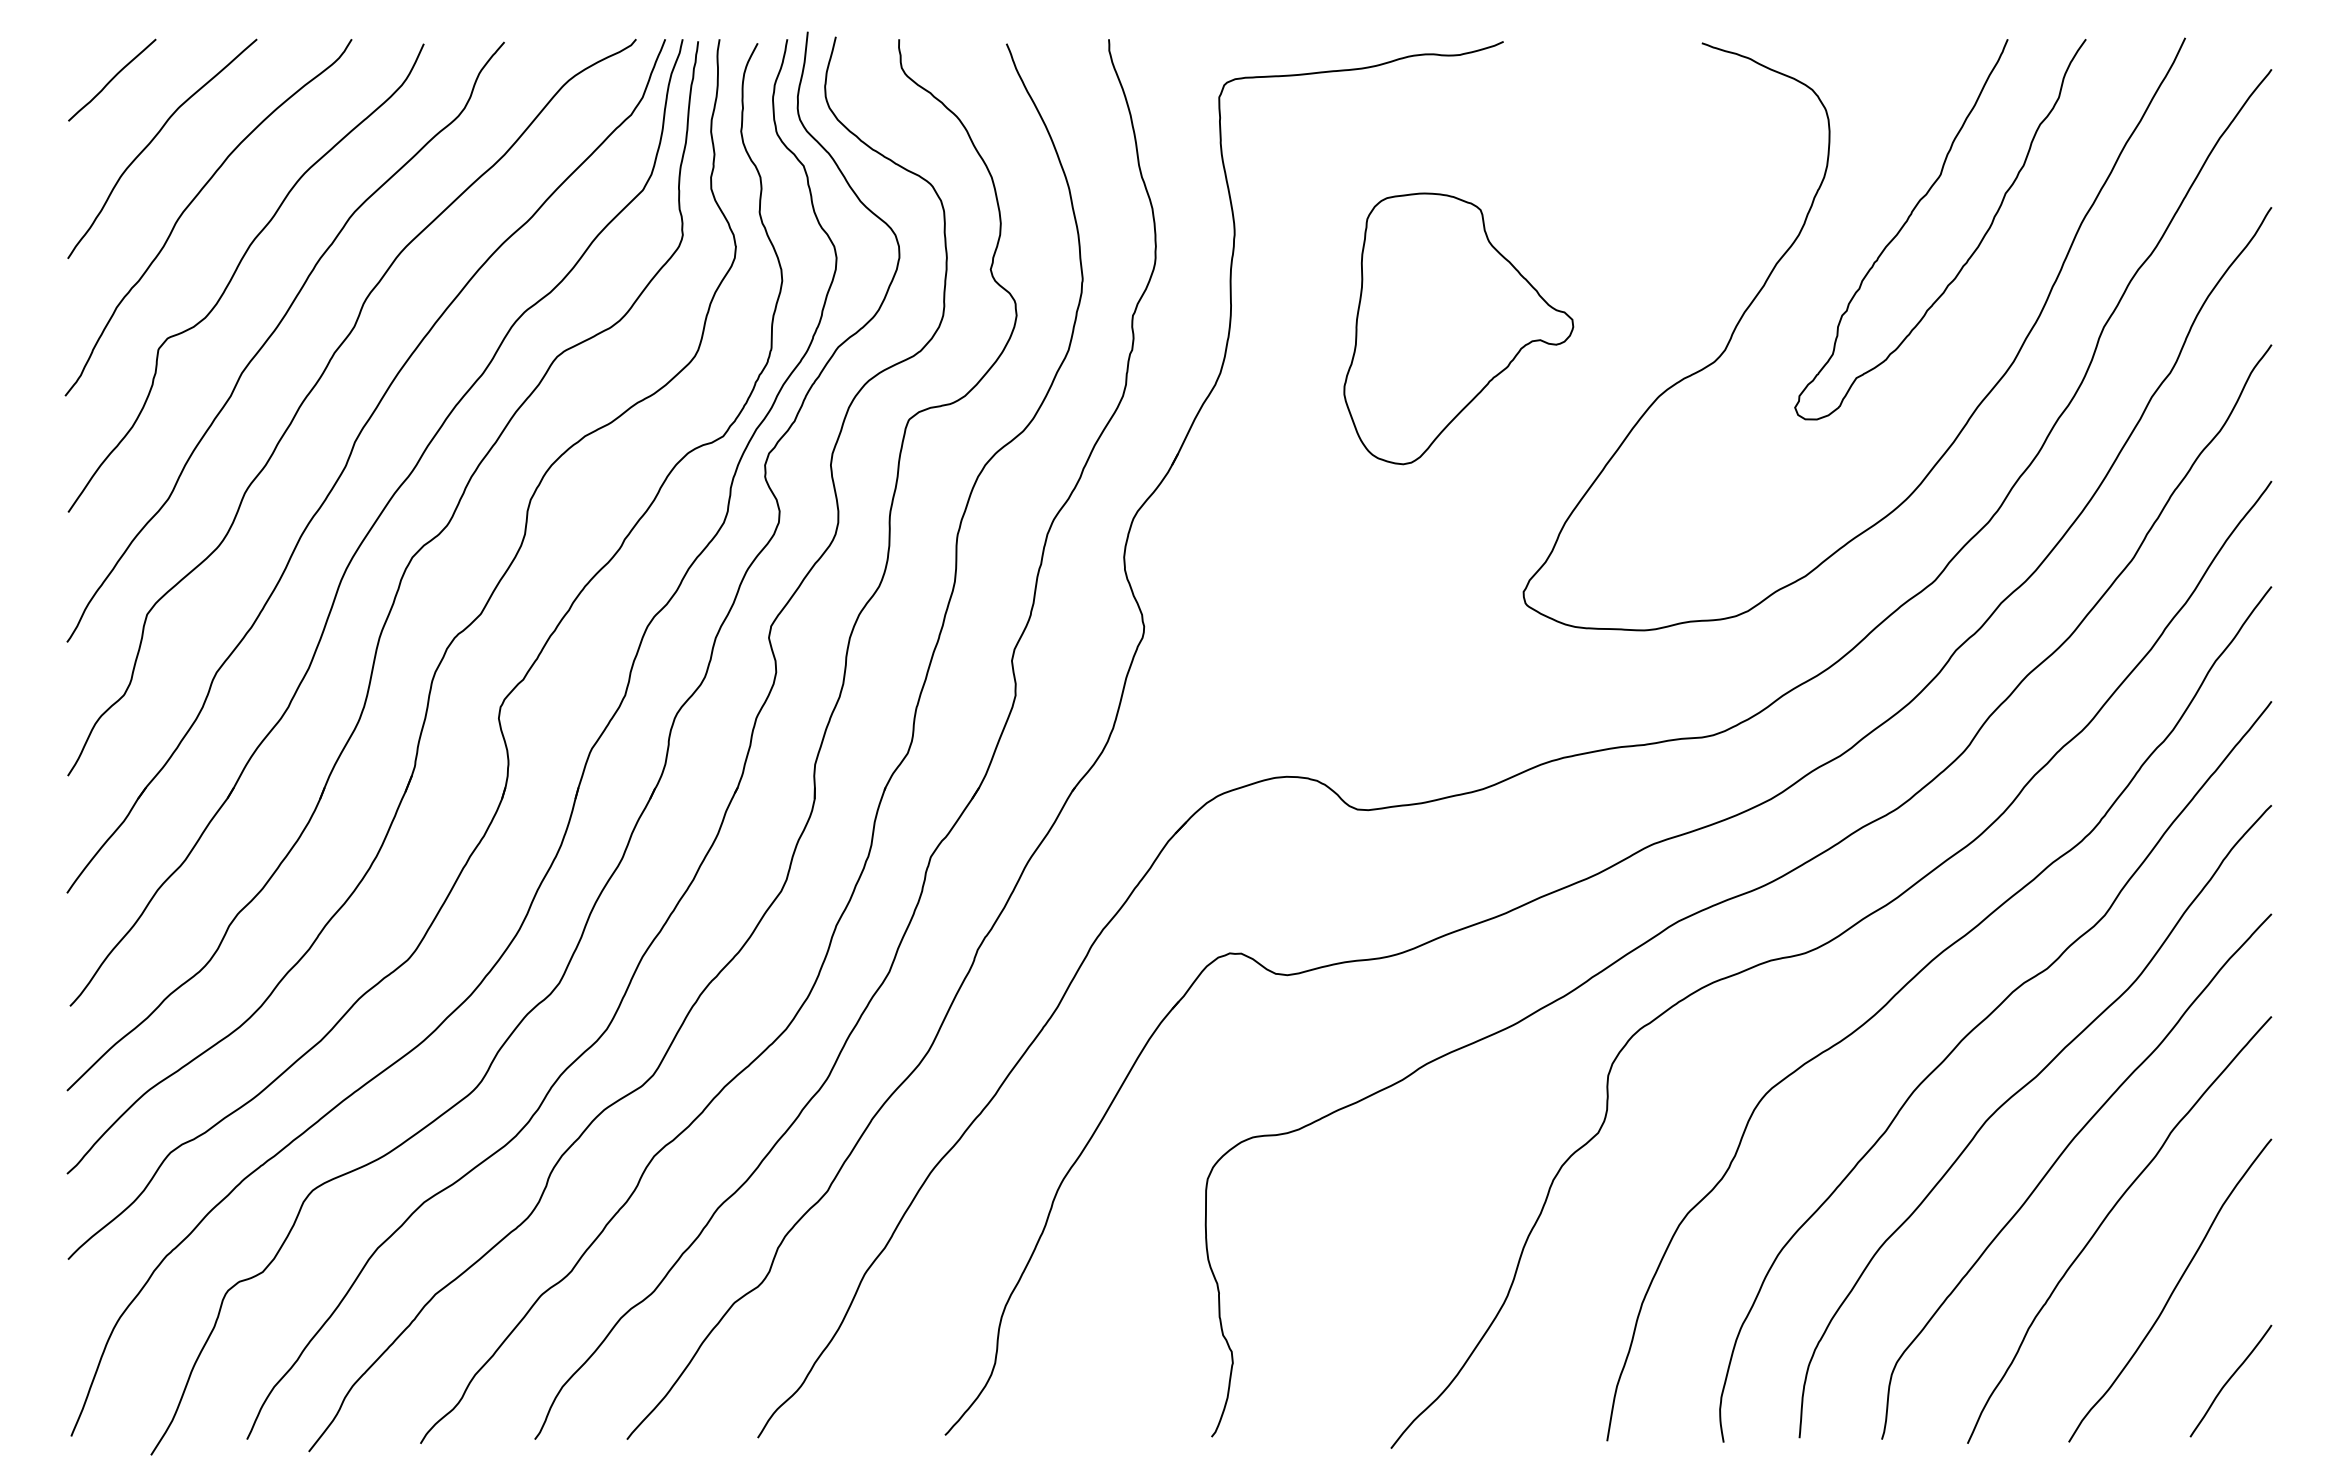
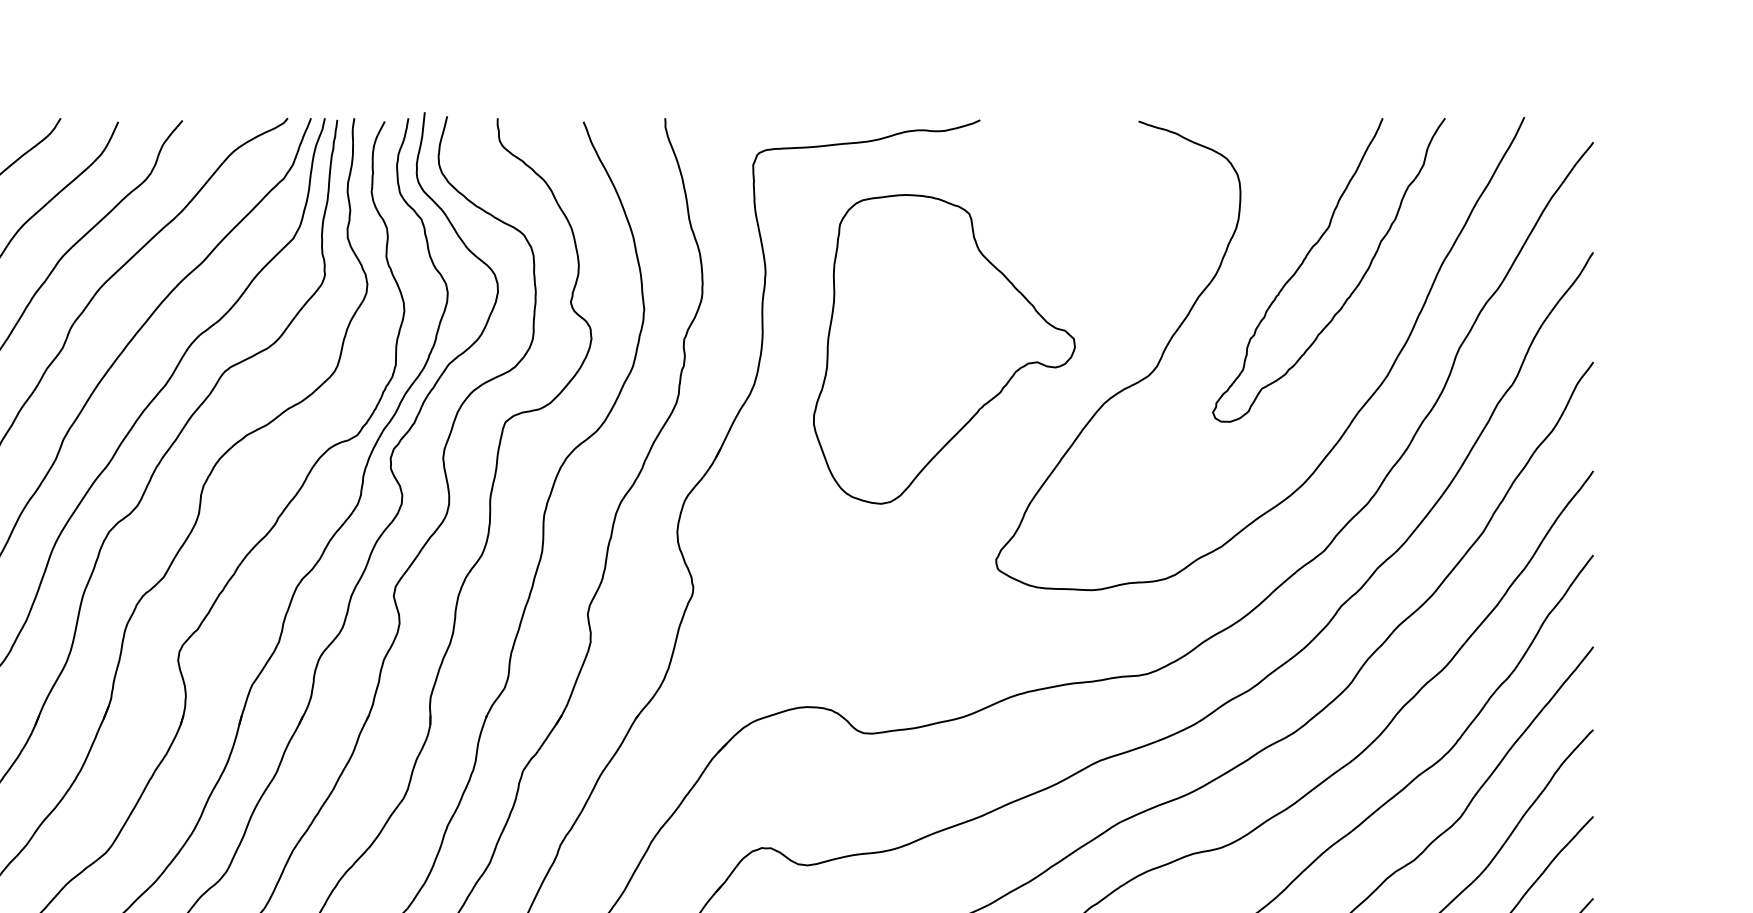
part: (1458, 328) -> (944, 349), size x1.43

